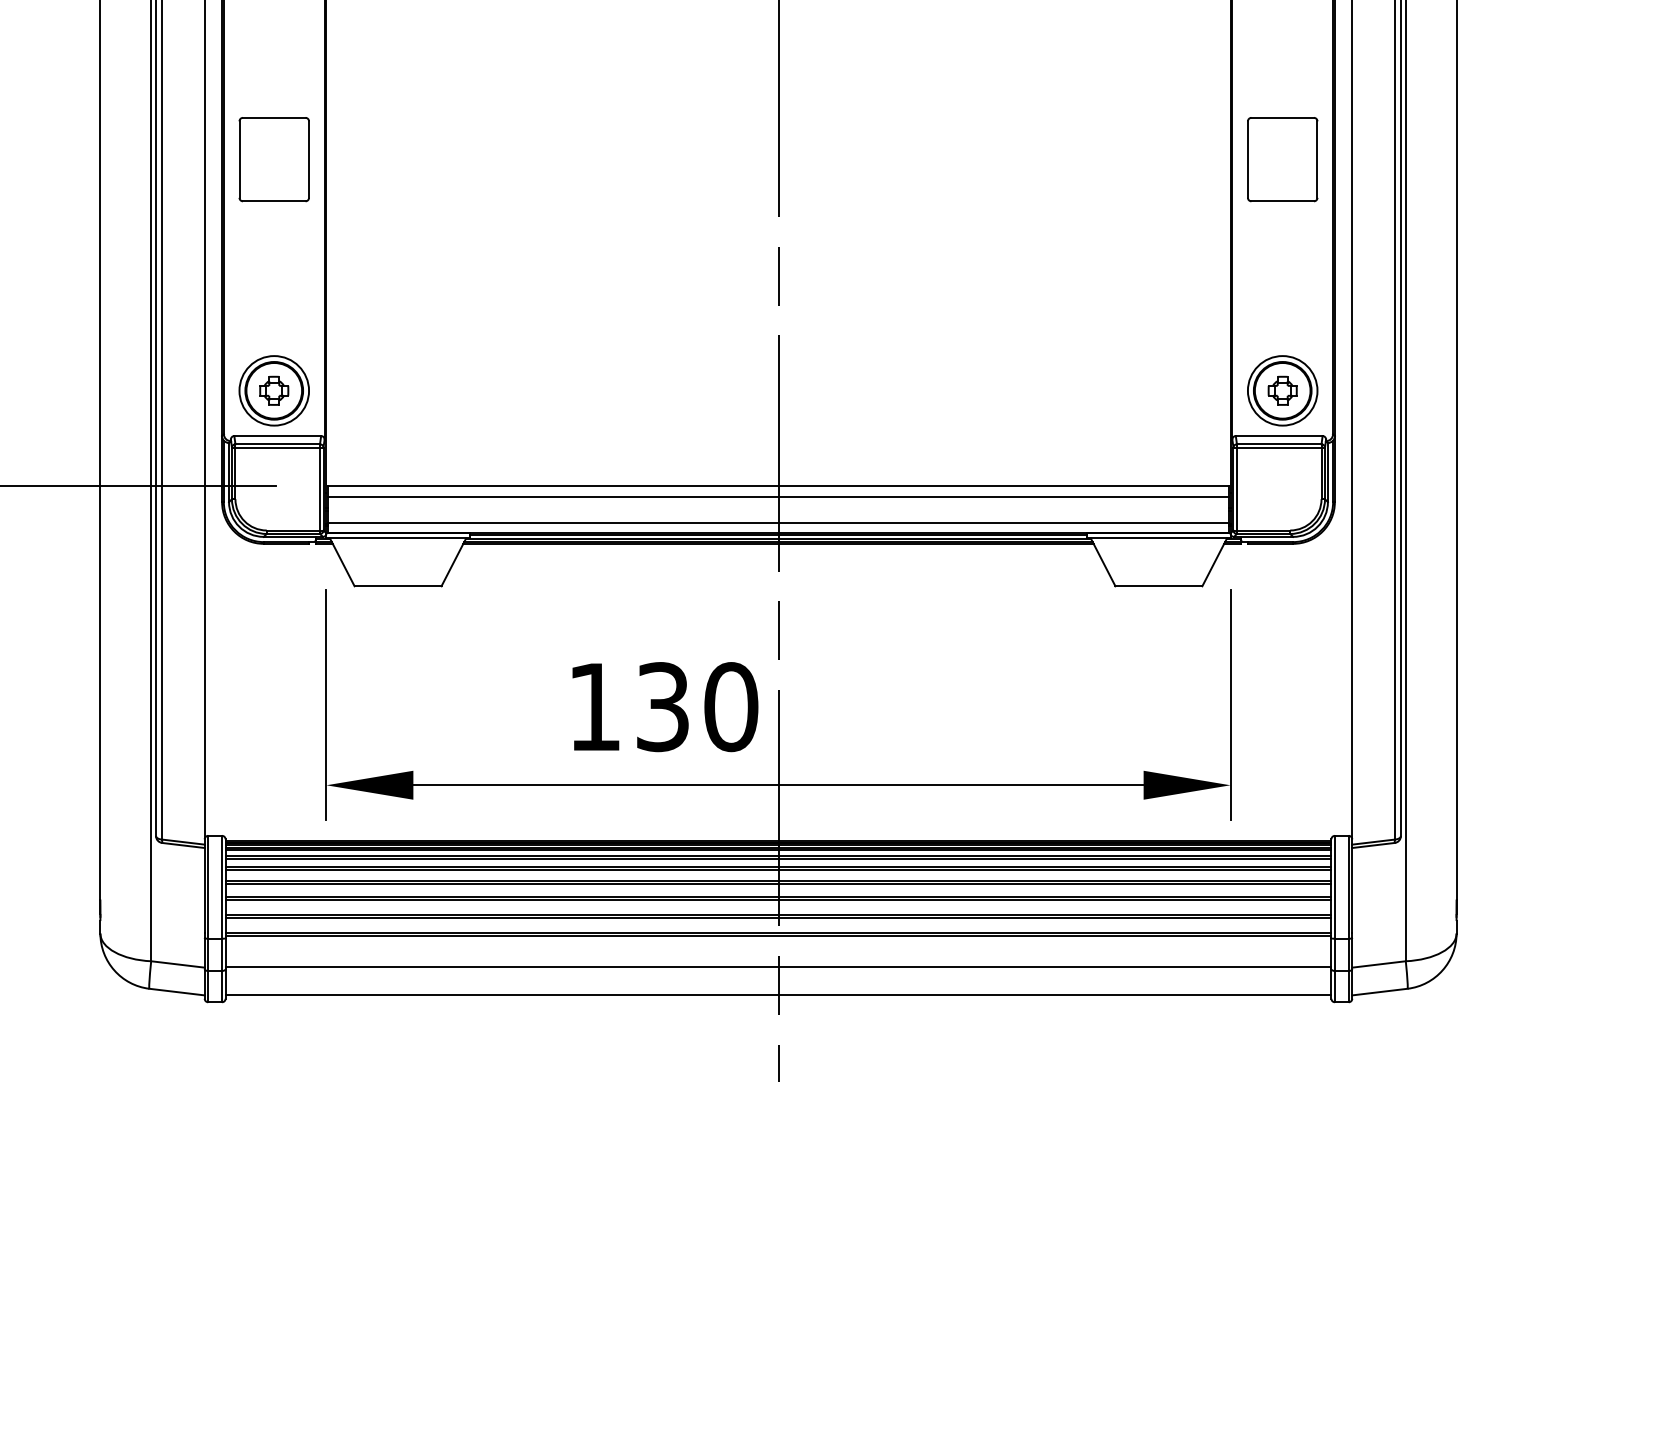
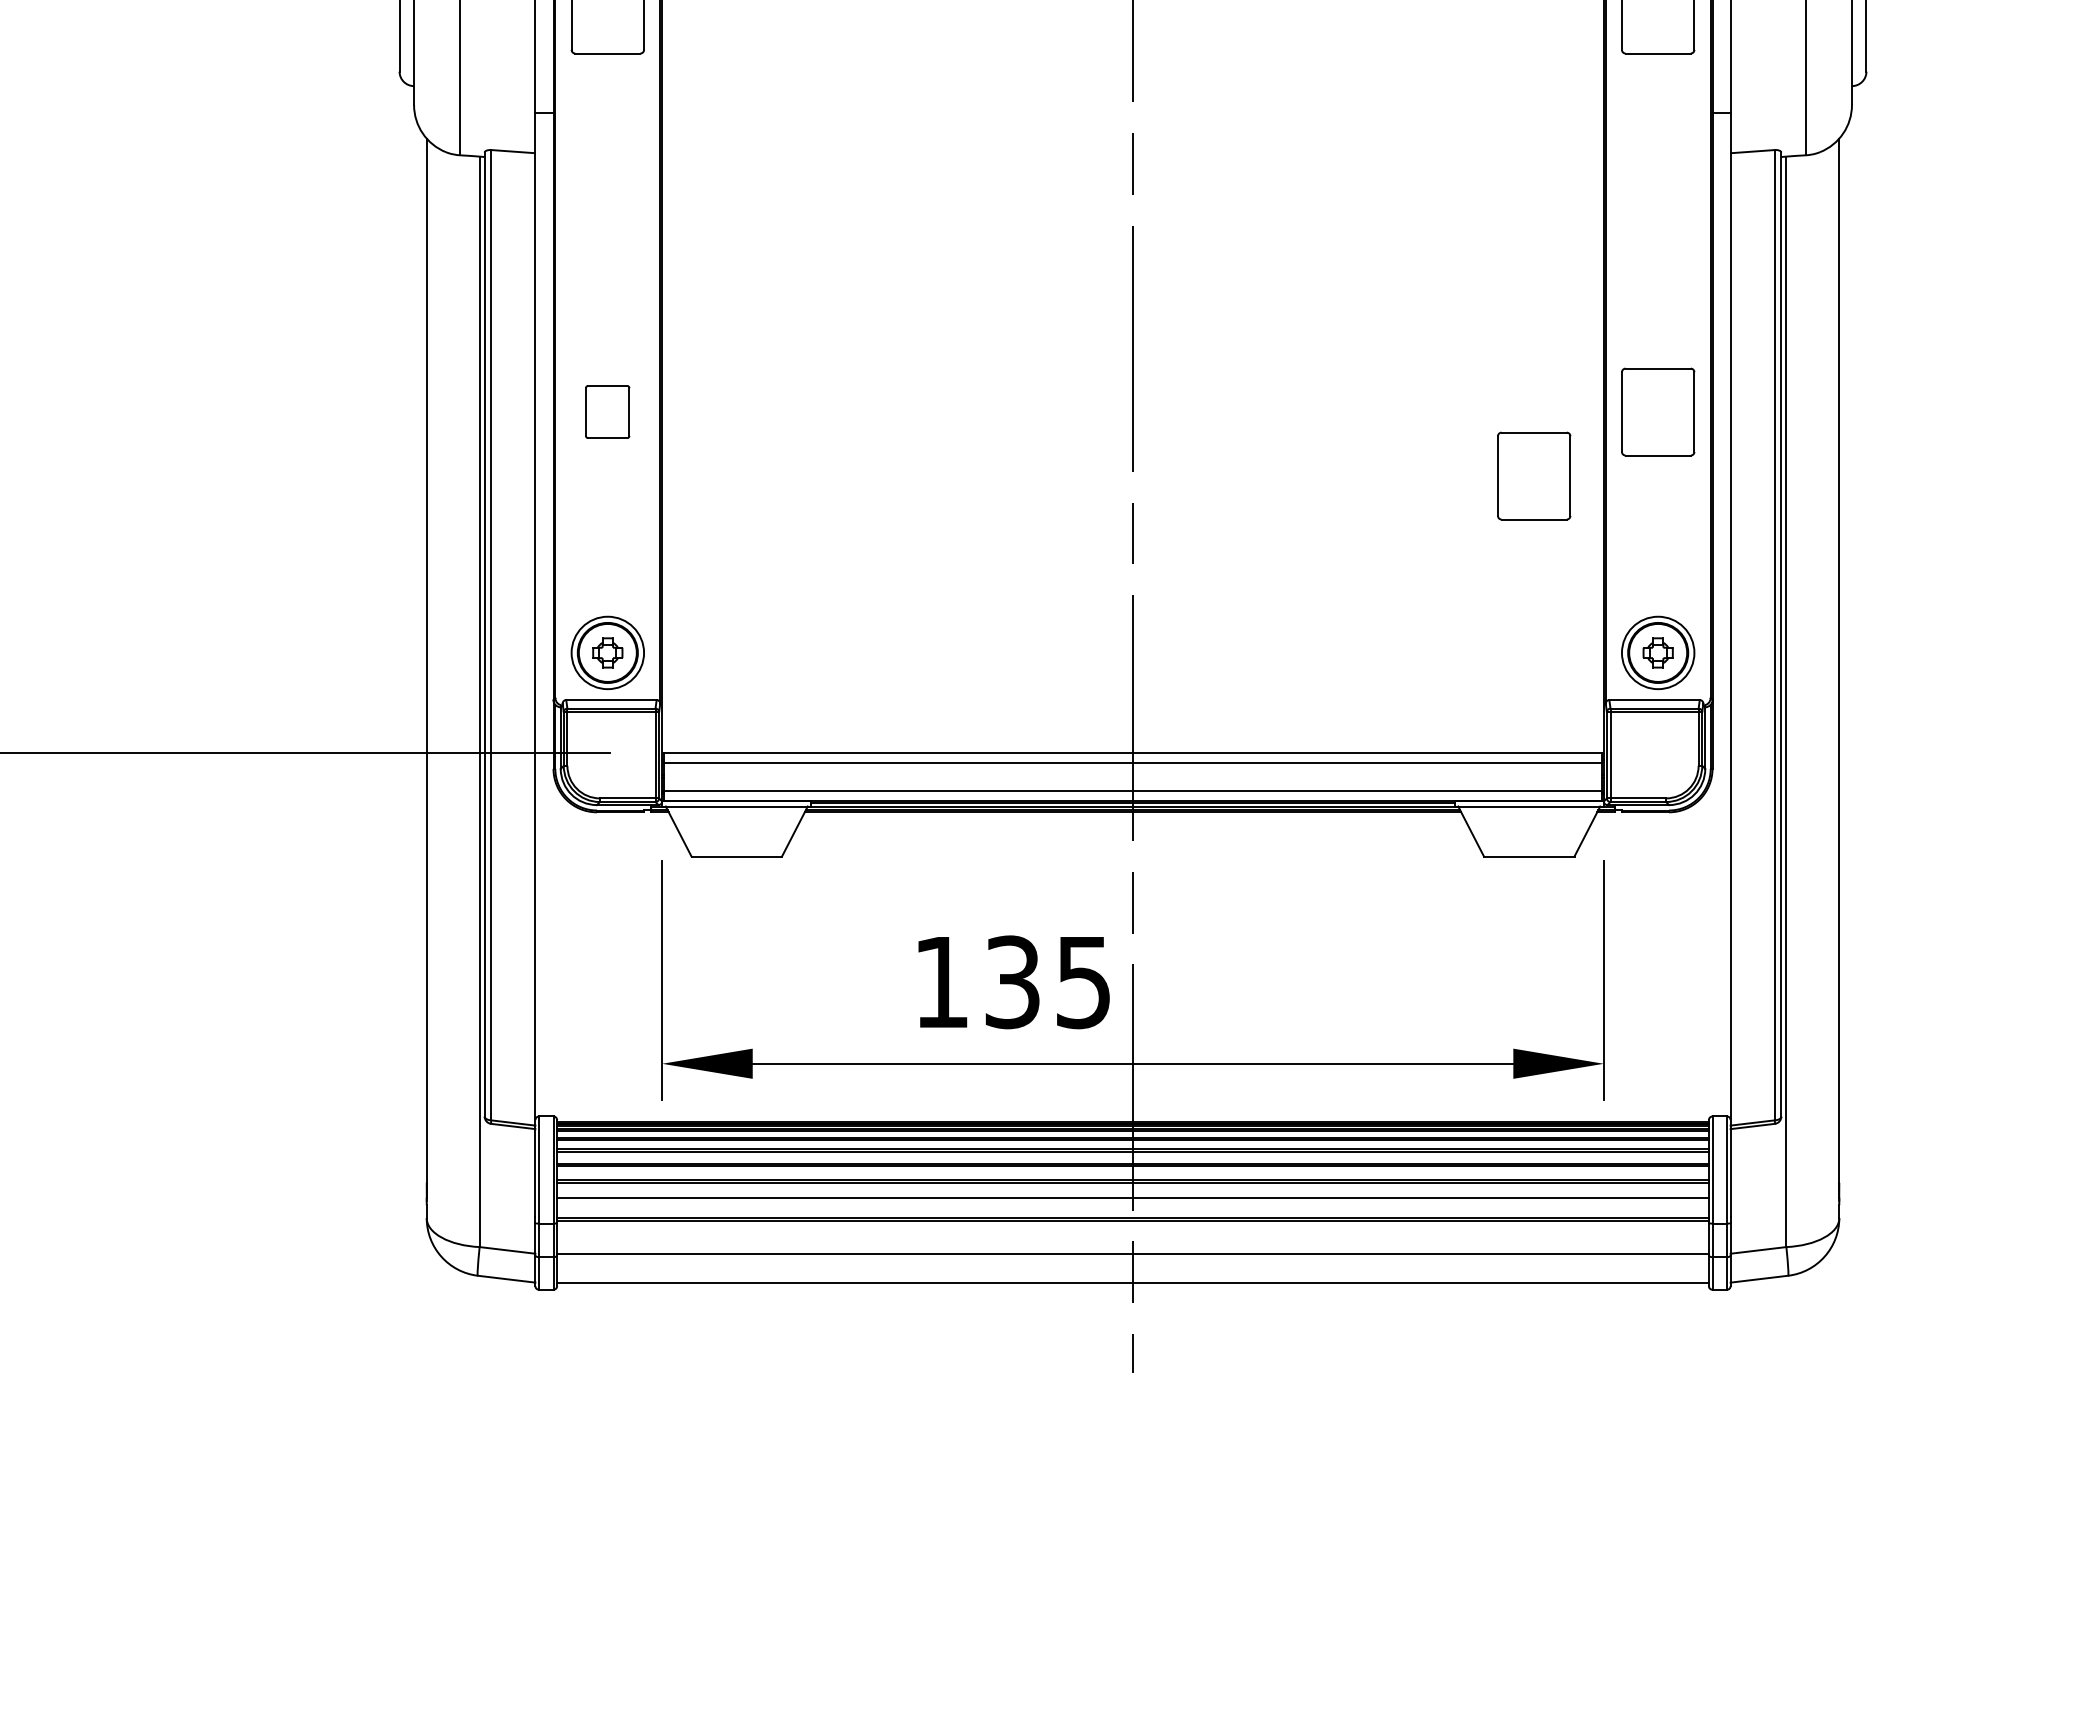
part: (273, 159) -> (607, 411), size x0.6
part: (1163, 220) -> (1534, 475), added
text: (730, 707) -> (1083, 982), 130 -> 135
line: (777, 917) -> (1132, 1201), removed

